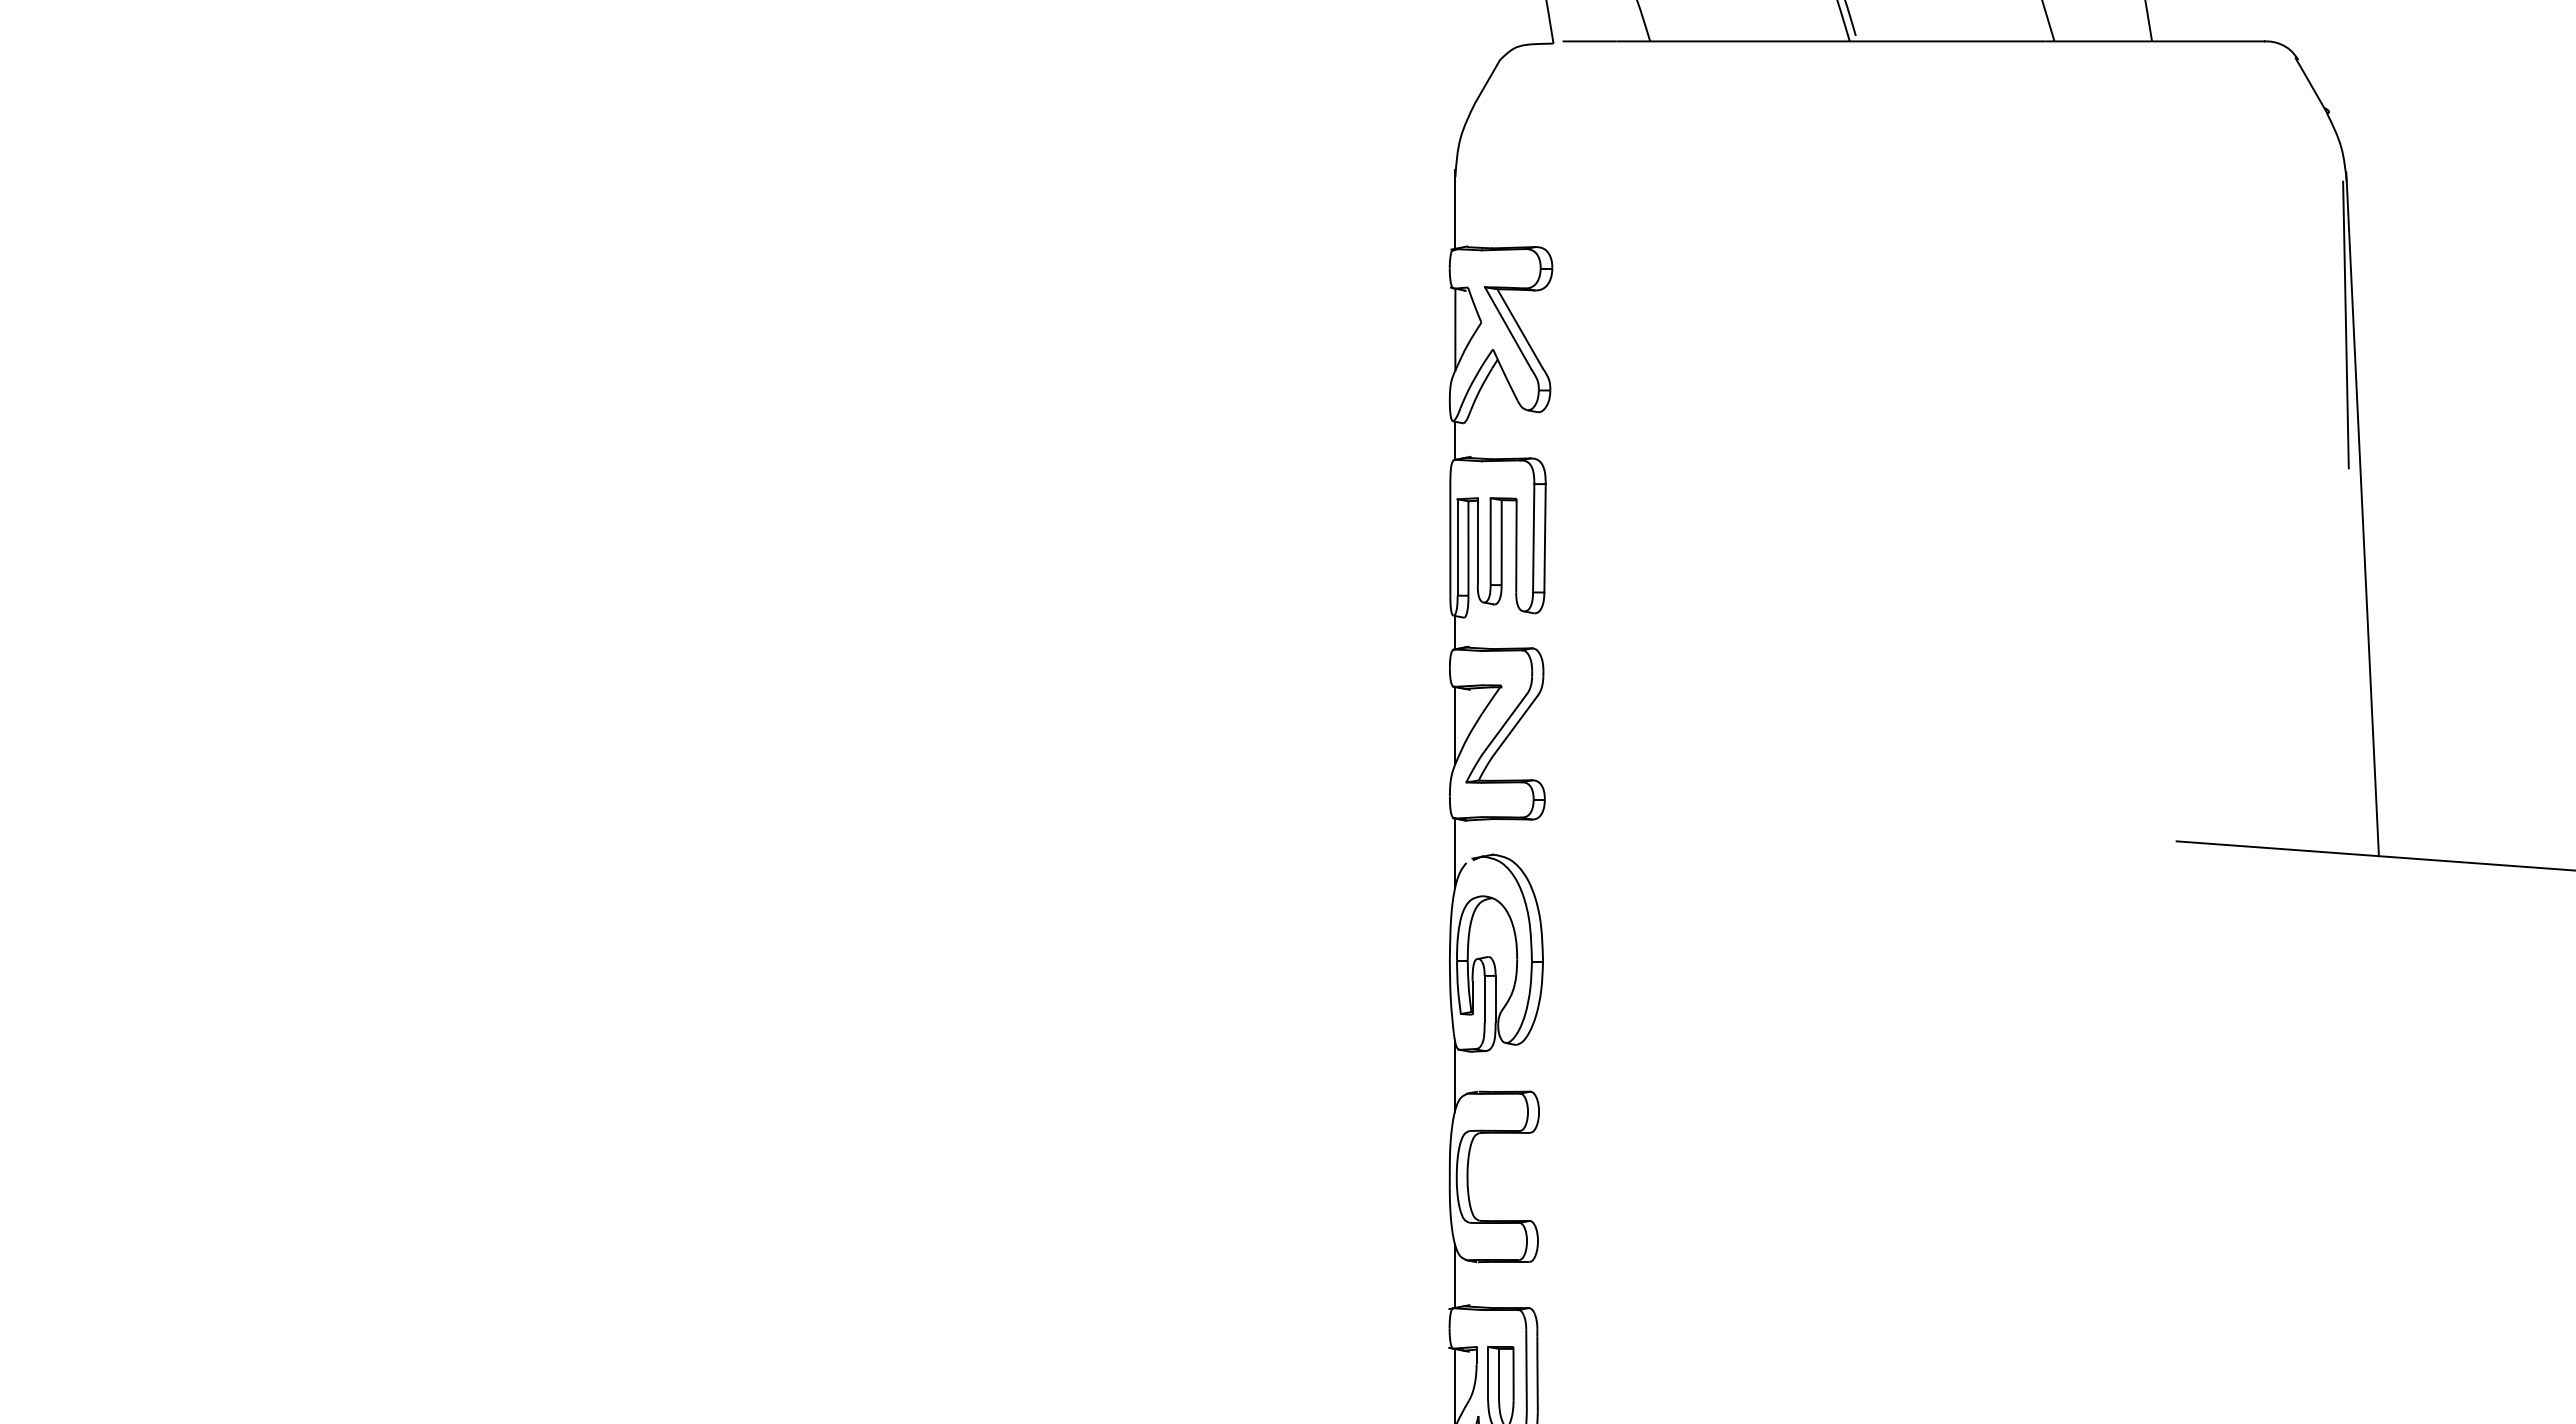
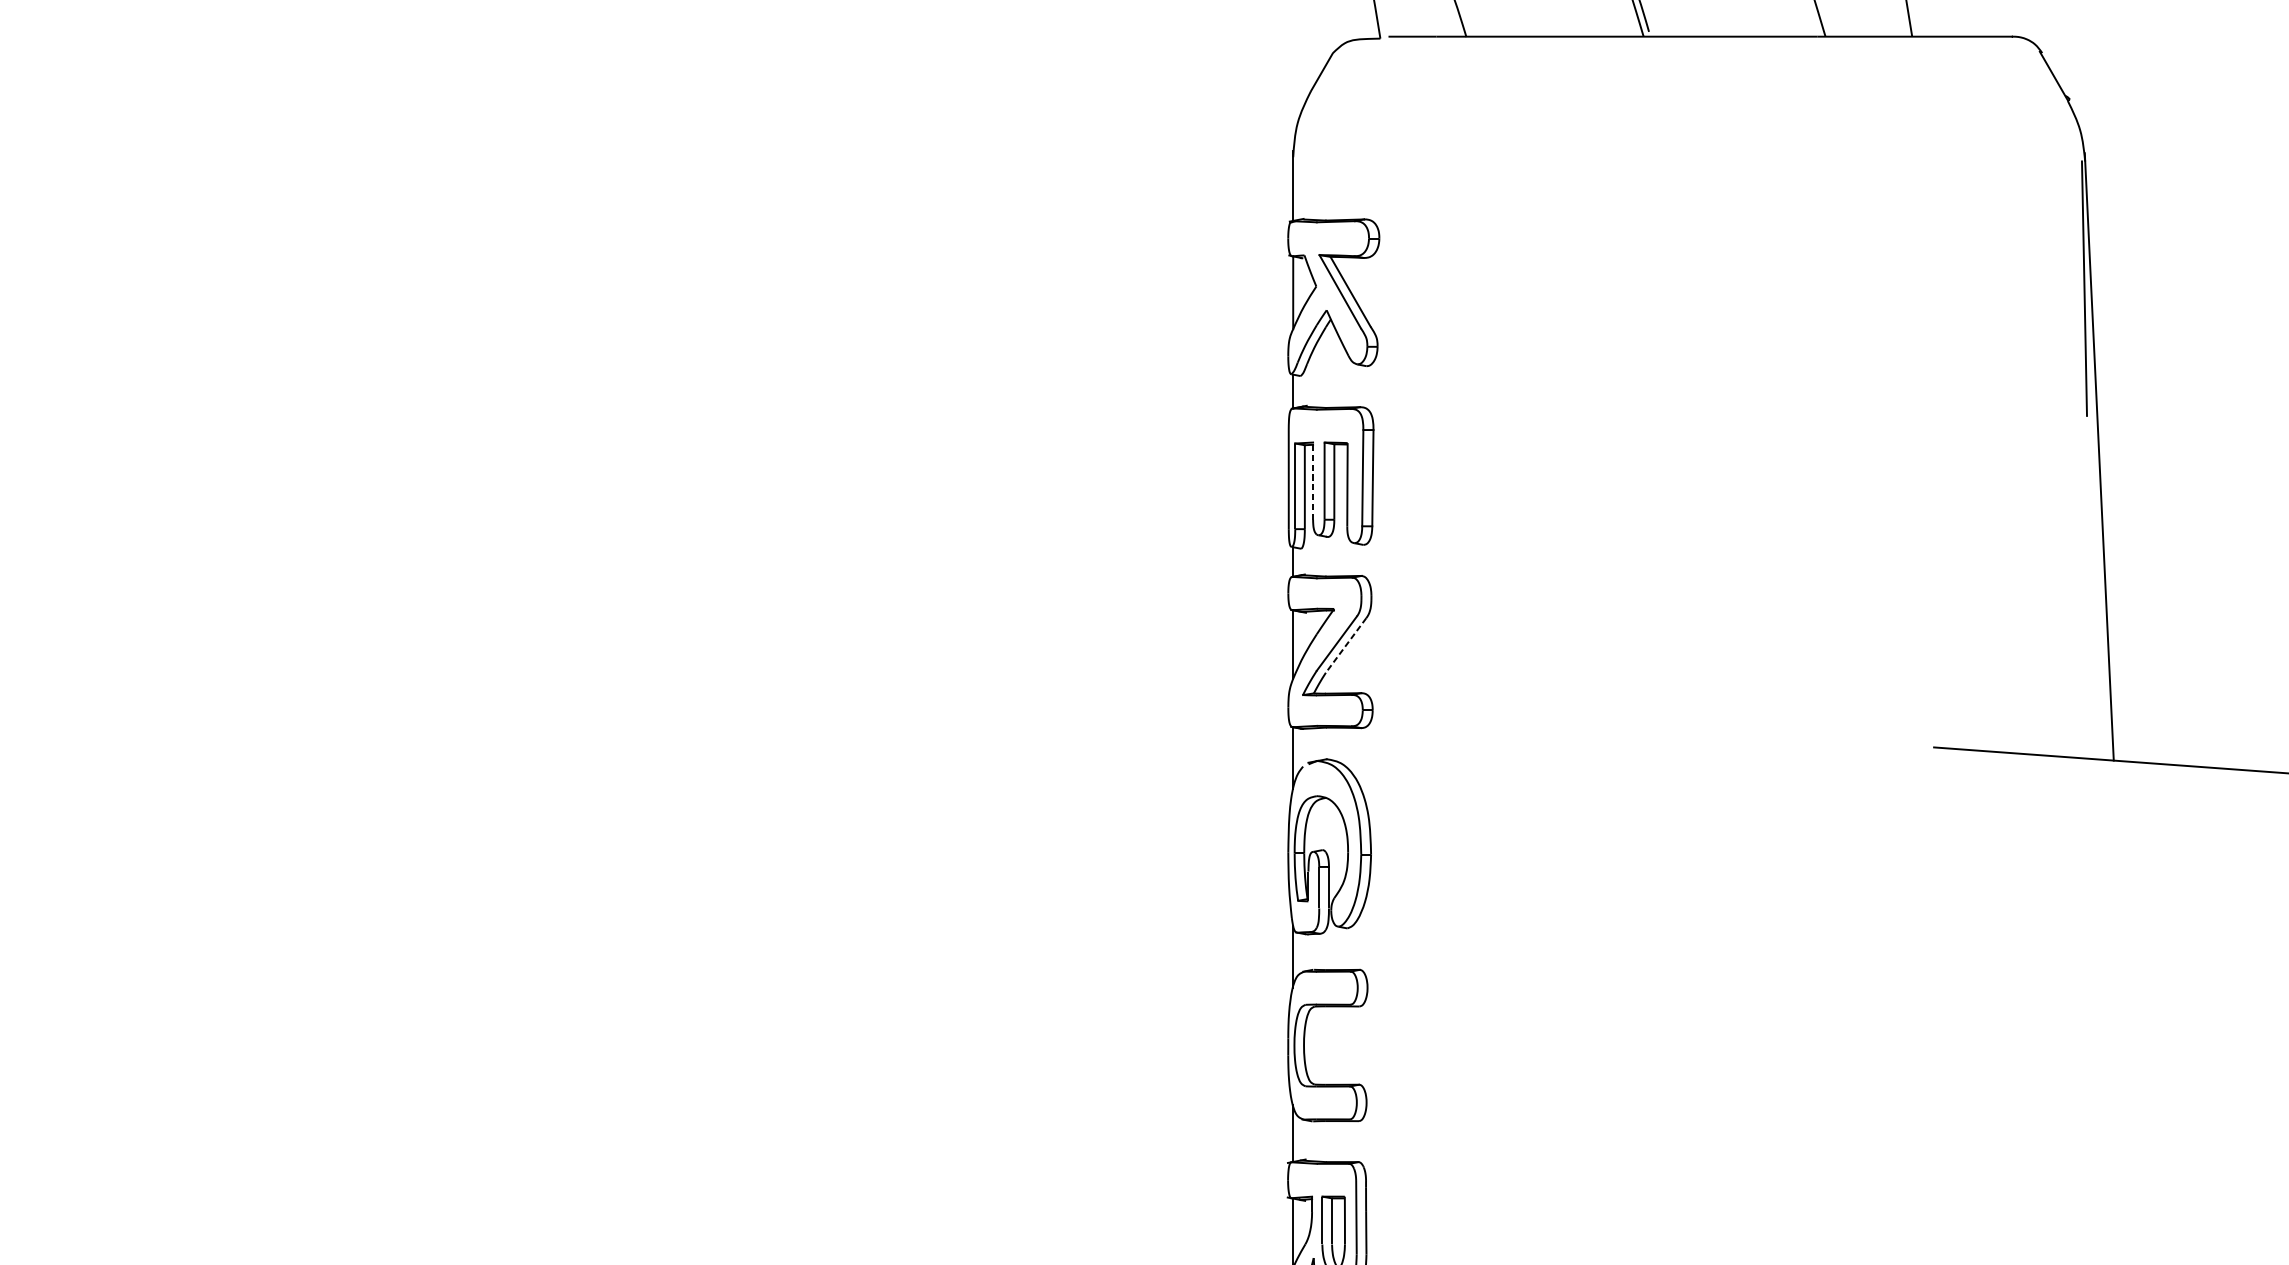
line: (1477, 540) -> (1312, 480), solid -> dashed
line: (1514, 726) -> (1345, 645), solid -> dashed

